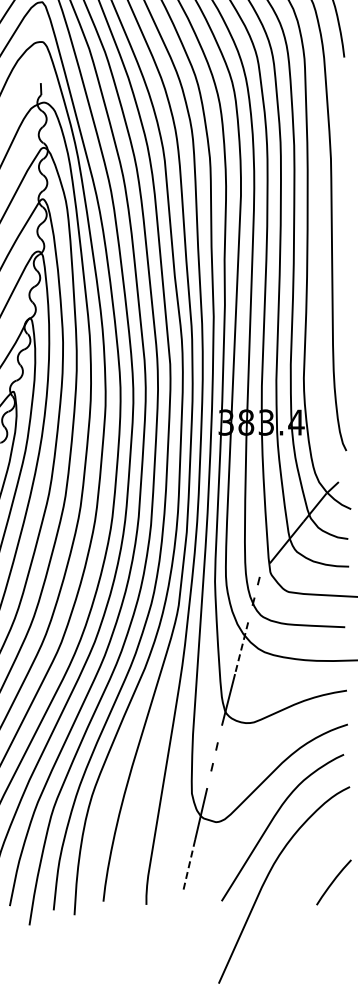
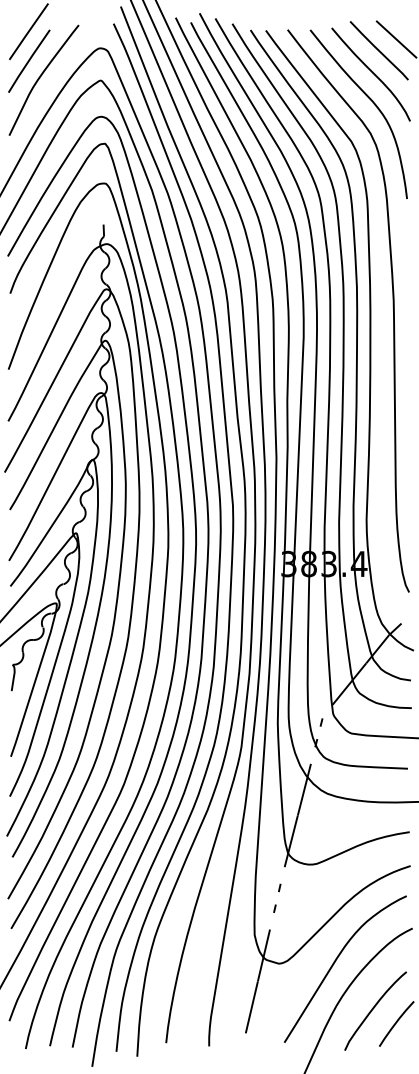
line: (241, 648) -> (304, 789), dashed -> solid
line: (188, 866) -> (251, 1007), dashed -> solid
curve: (311, 867) -> (374, 1008), added

